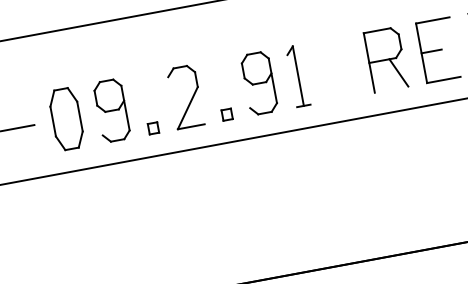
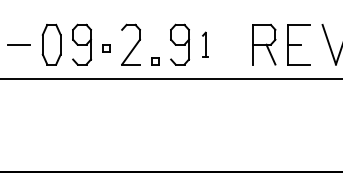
part: (297, 75) -> (205, 44), size x0.6
part: (153, 129) -> (106, 48), moved

